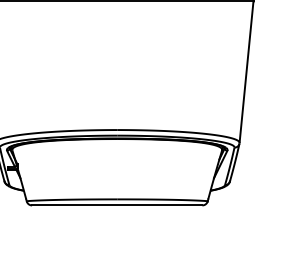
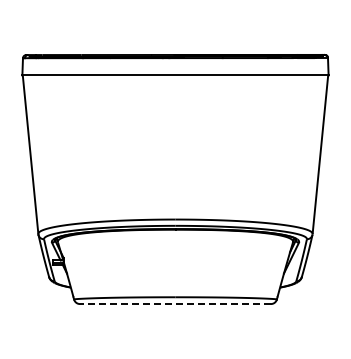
line: (117, 205) -> (175, 304), solid -> dashed

